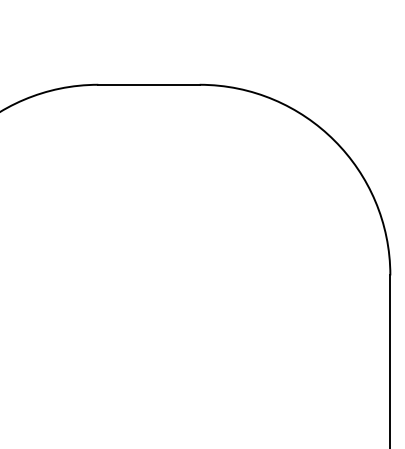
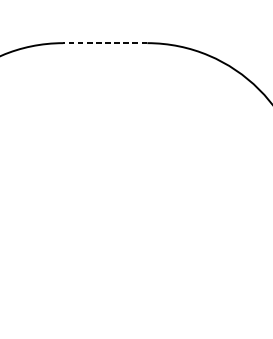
line: (148, 84) -> (104, 42), solid -> dashed

